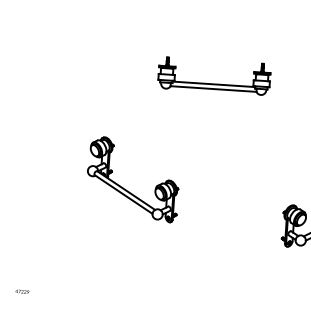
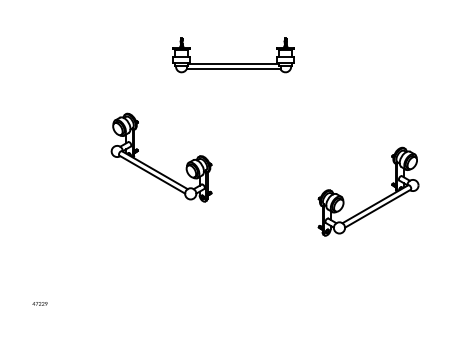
part: (126, 189) -> (154, 168), moved

